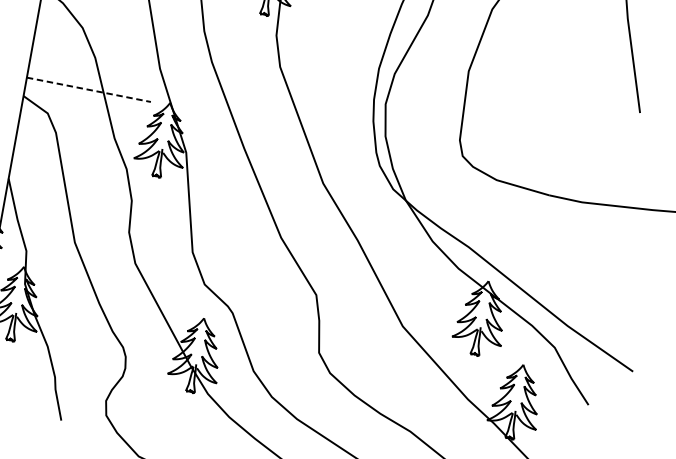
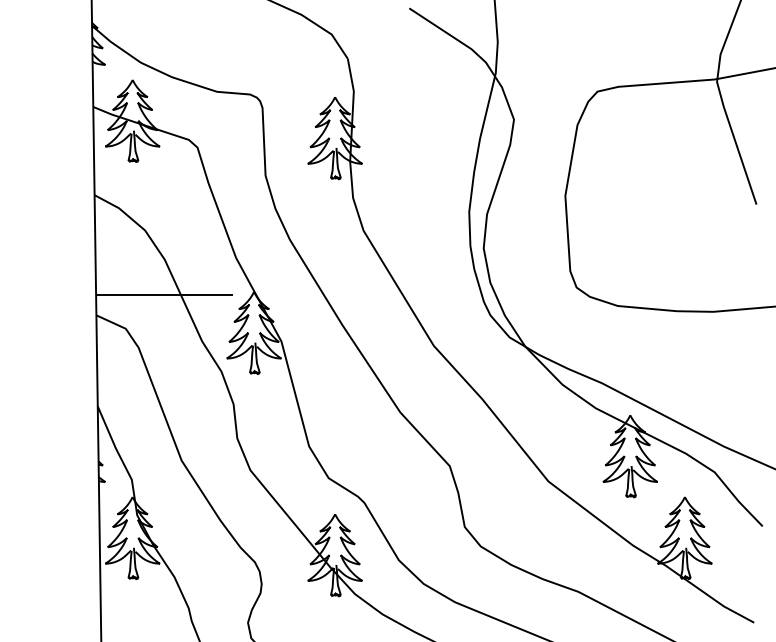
line: (88, 90) -> (164, 295), dashed -> solid

